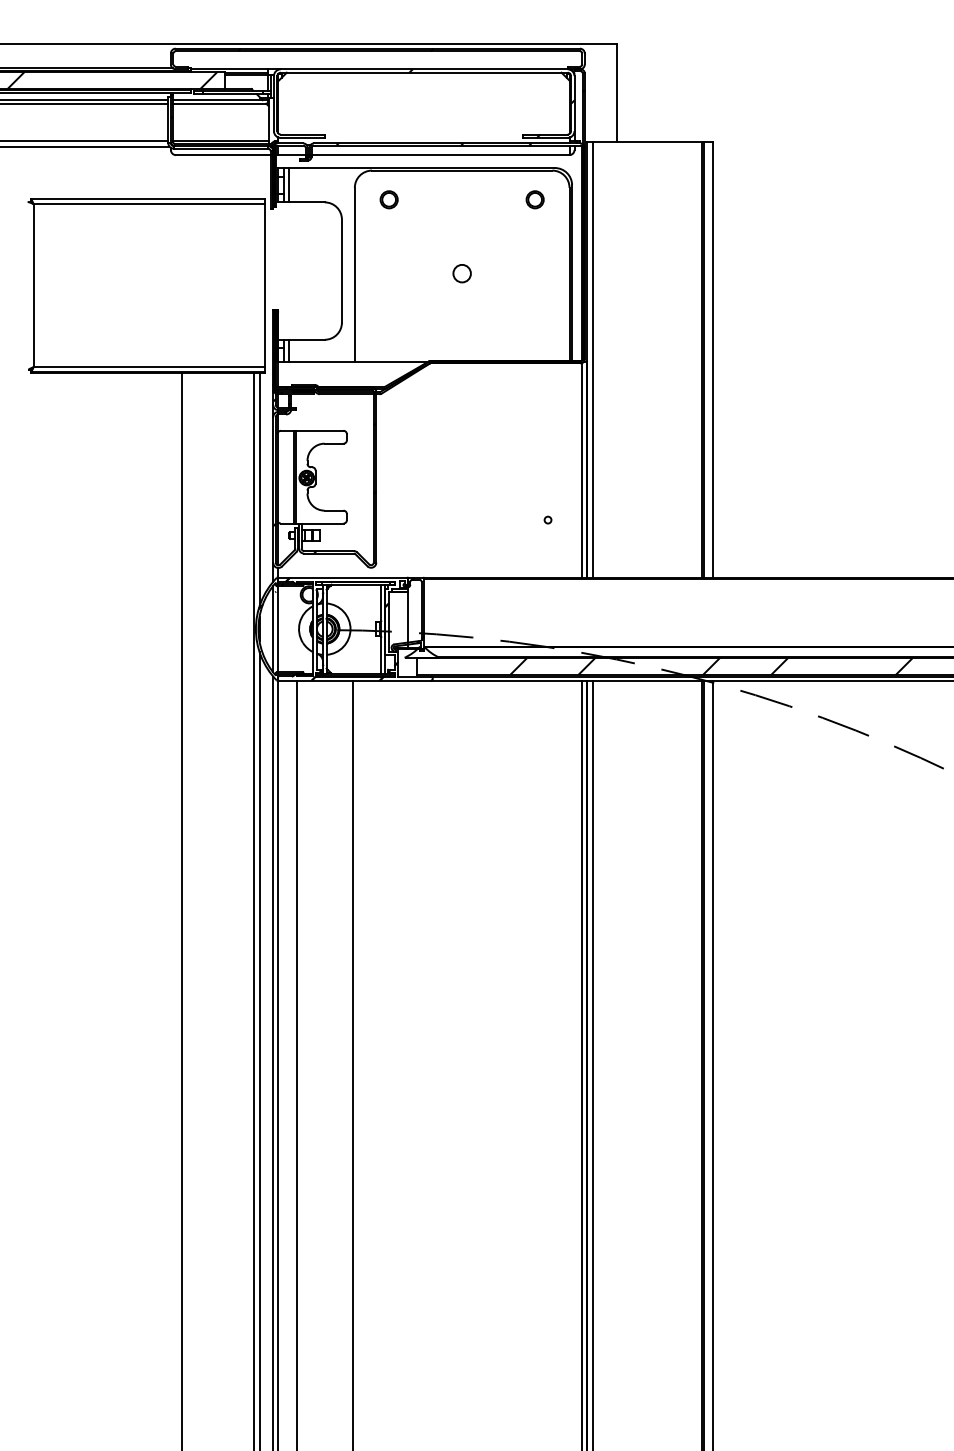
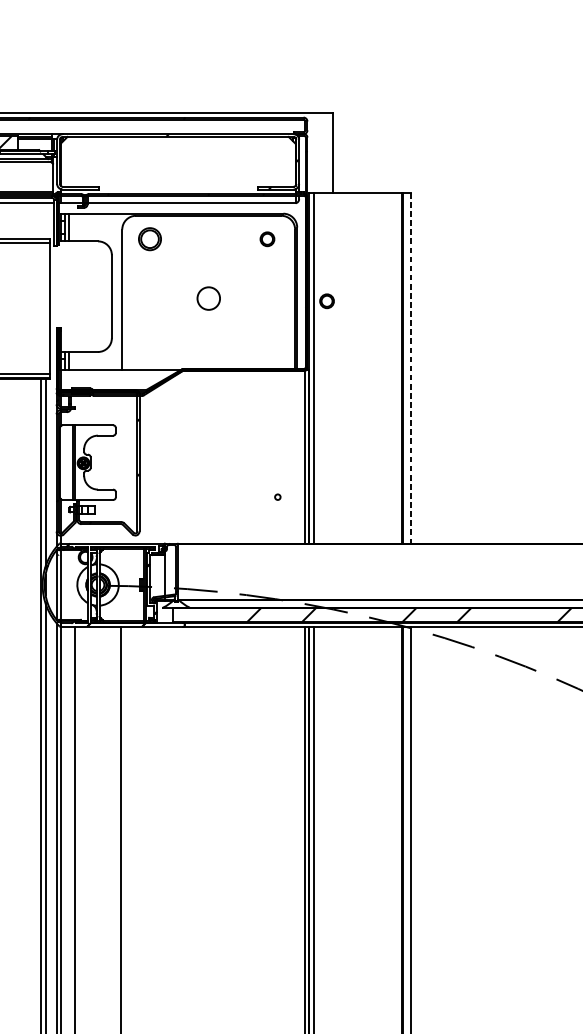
part: (388, 199) -> (149, 239), size x1.6
circle: (461, 273) -> (208, 298), size x1.6
part: (608, 276) -> (326, 301), added
line: (713, 359) -> (411, 367), solid -> dashed

